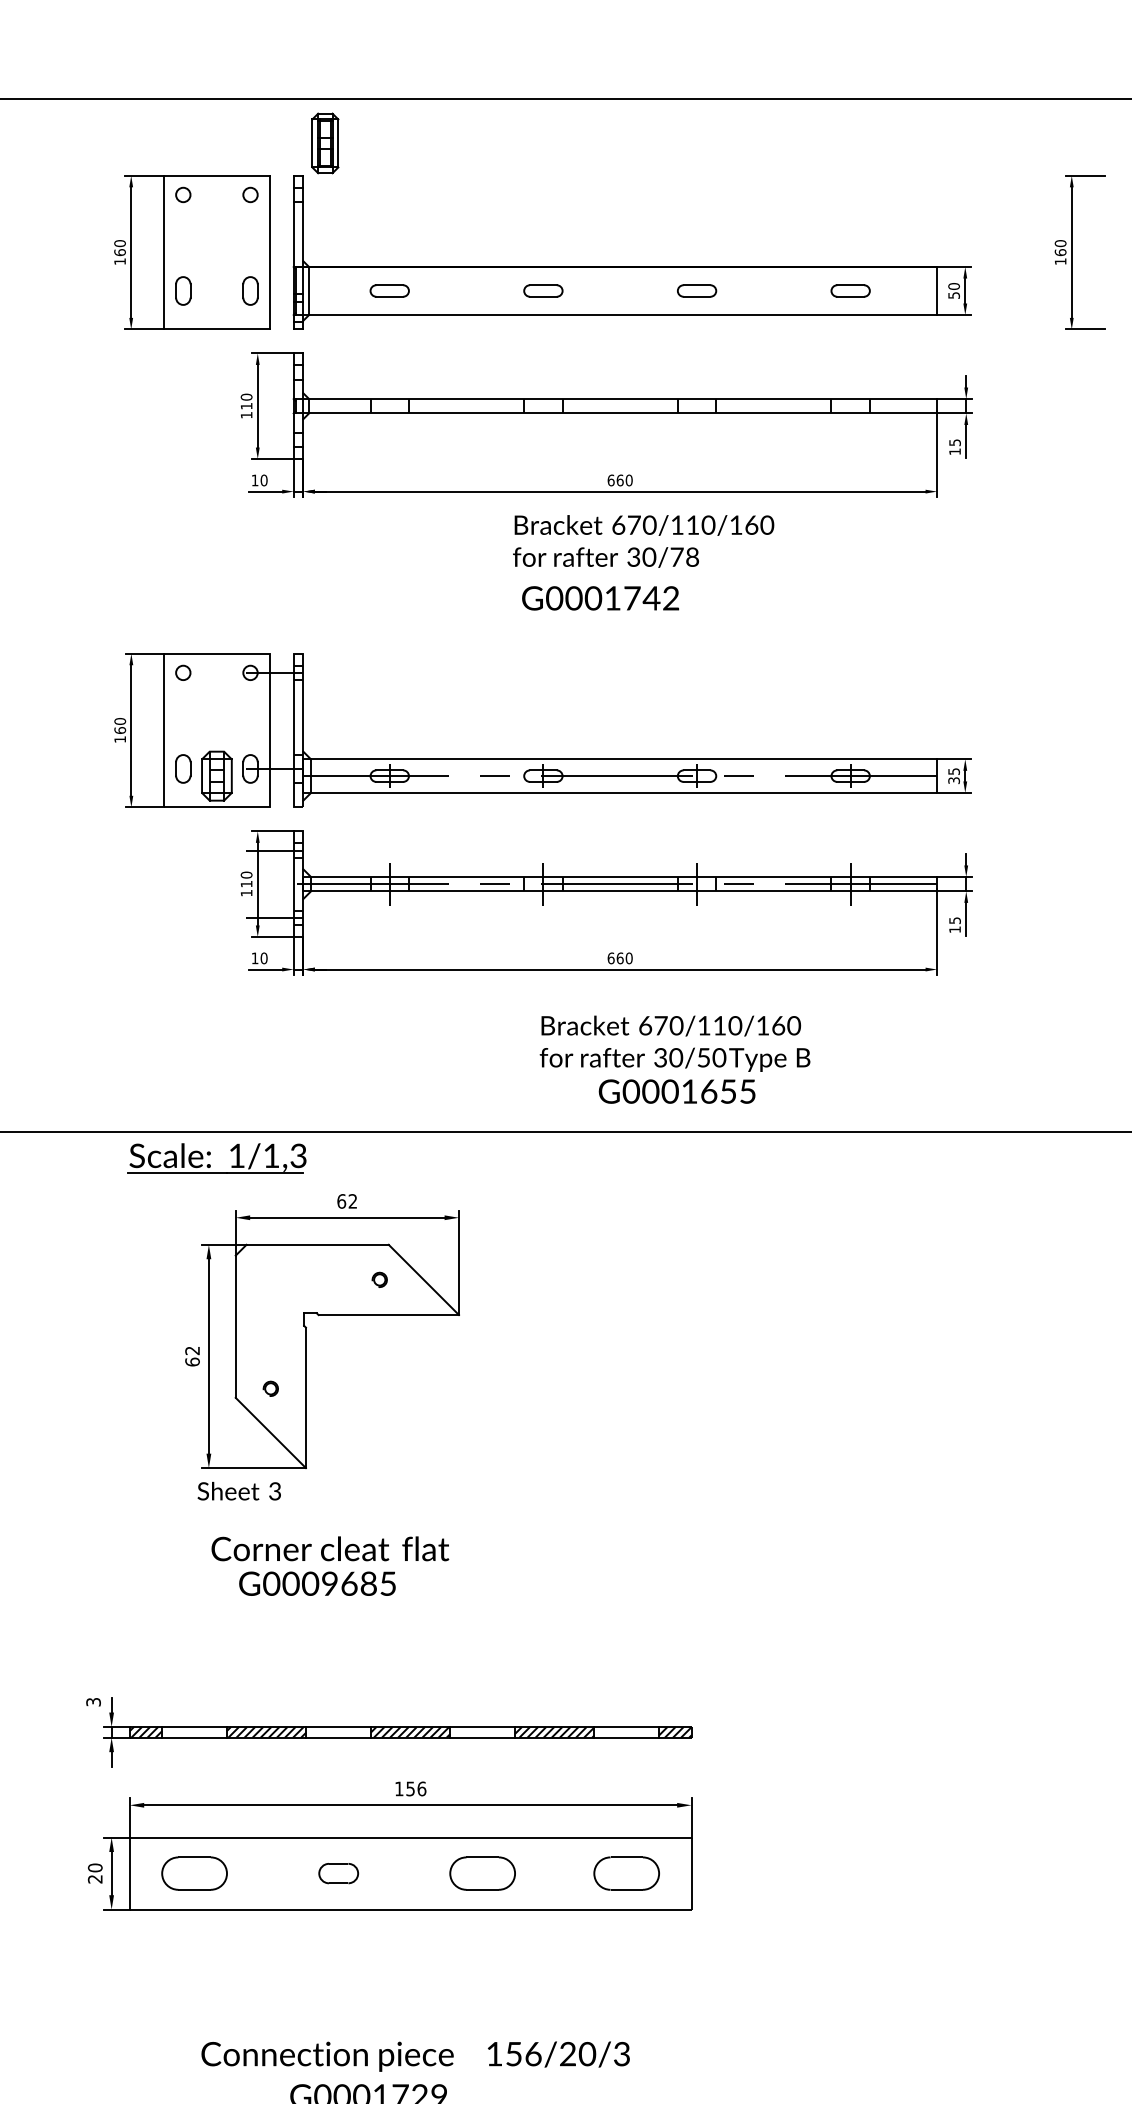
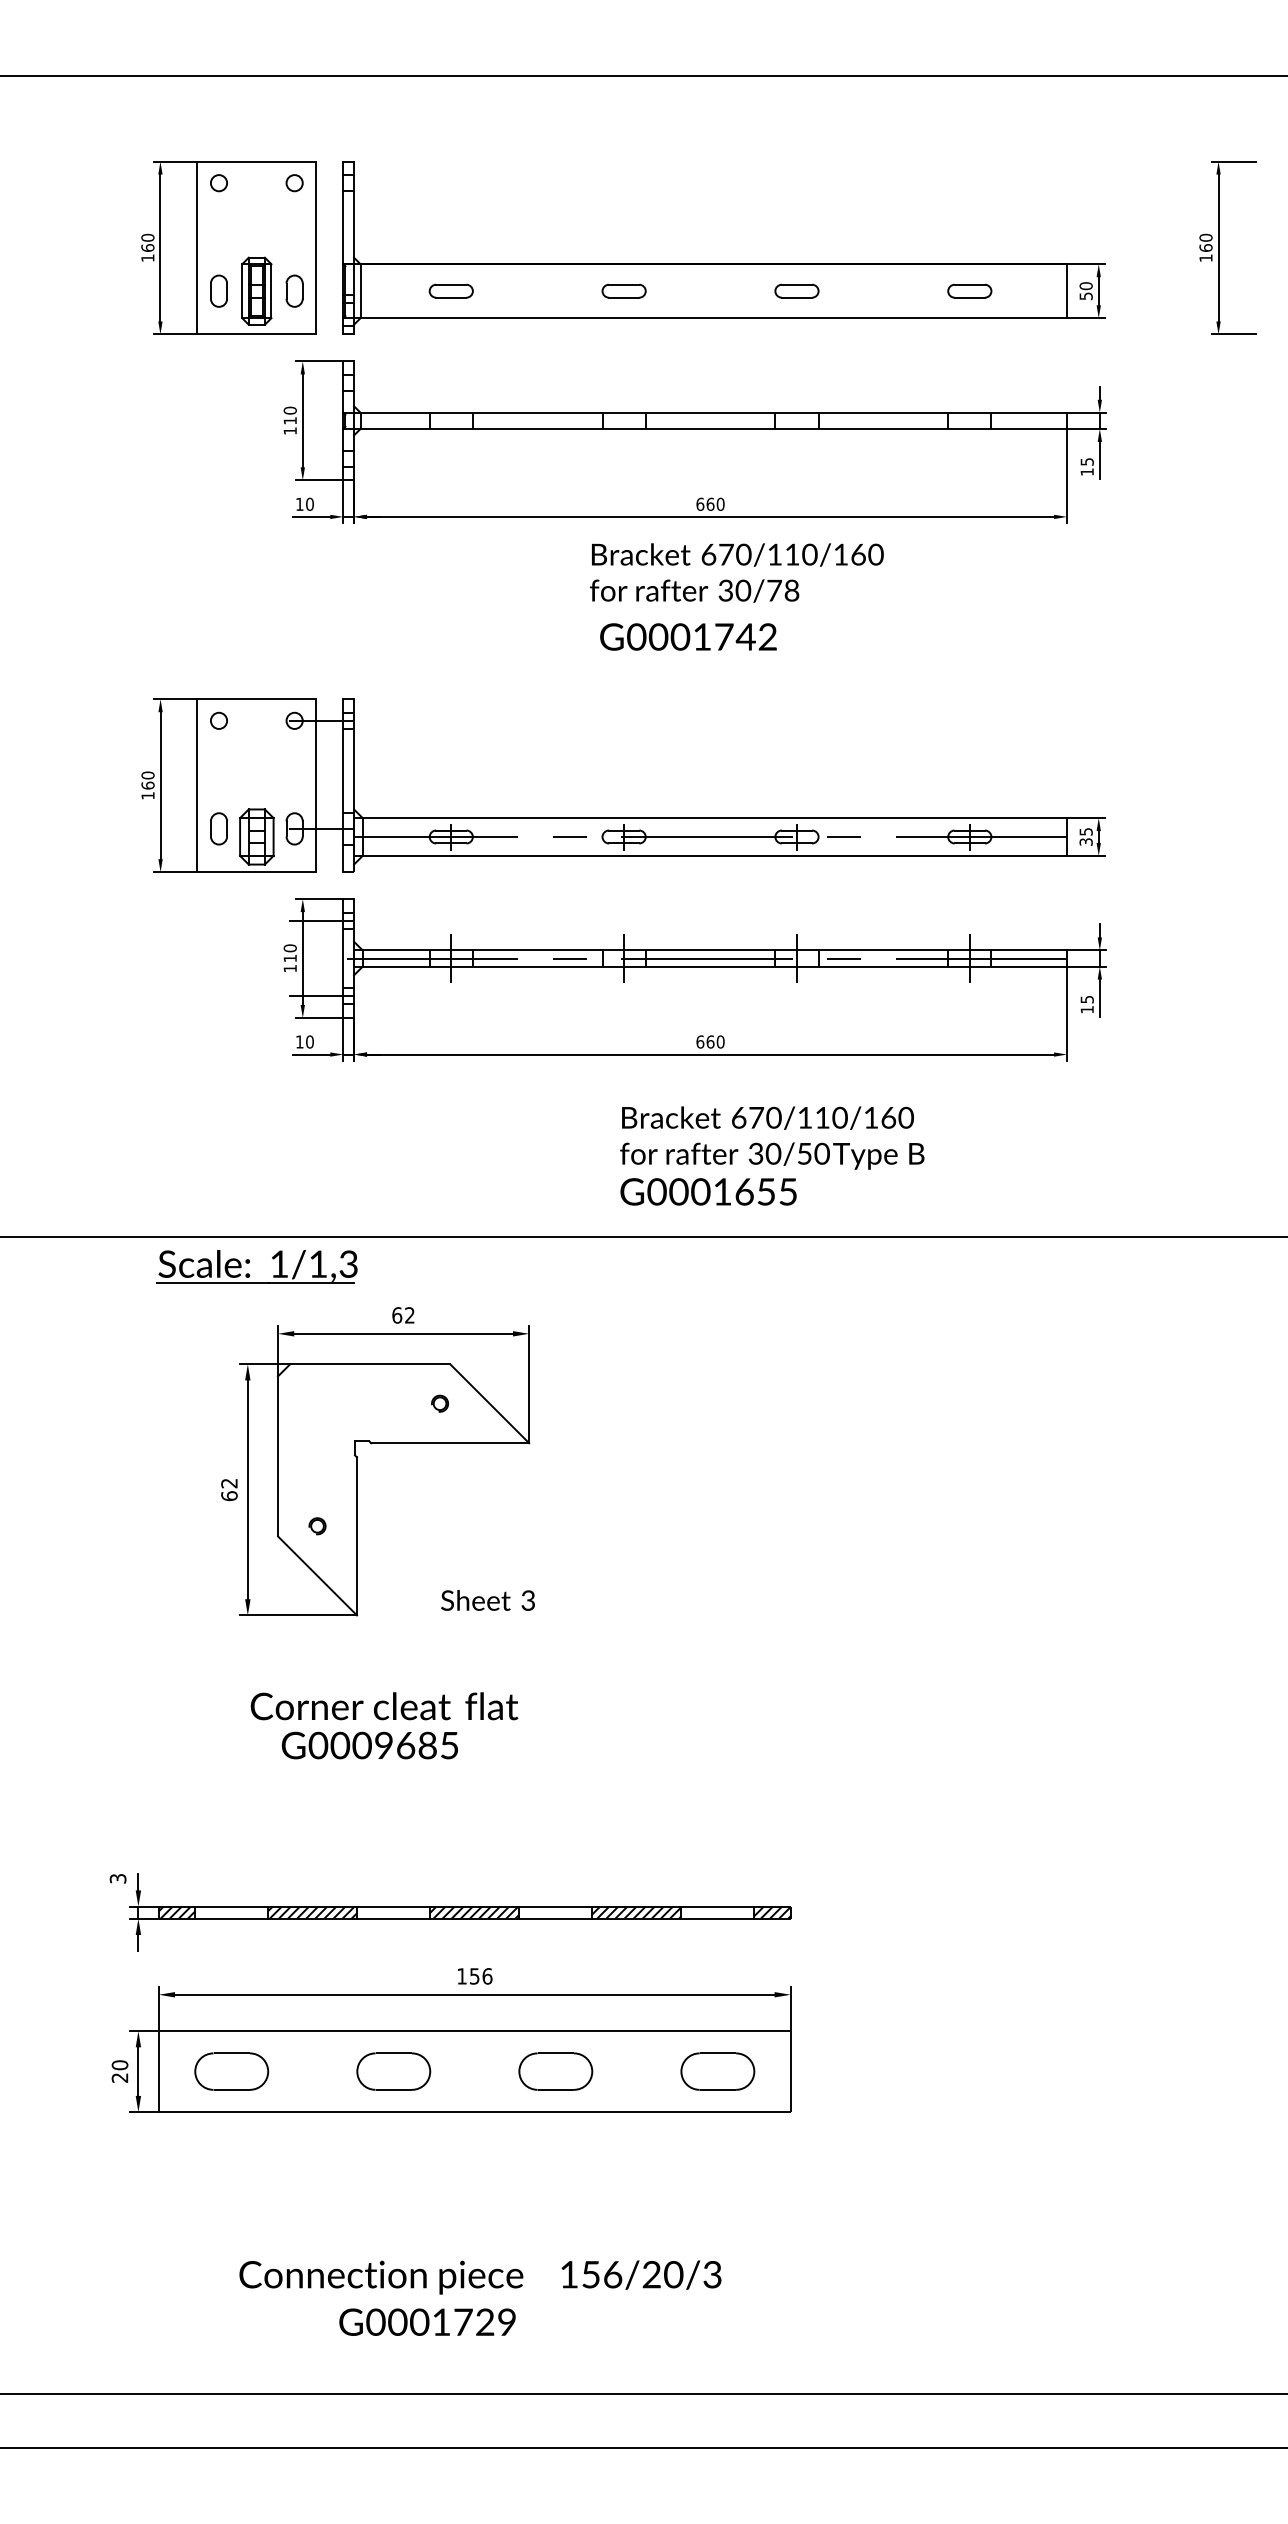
part: (325, 142) -> (256, 290), moved
text: (677, 1091) -> (708, 1191), moved
text: (238, 1491) -> (487, 1600), moved
part: (338, 1873) -> (393, 2071), size x1.67

